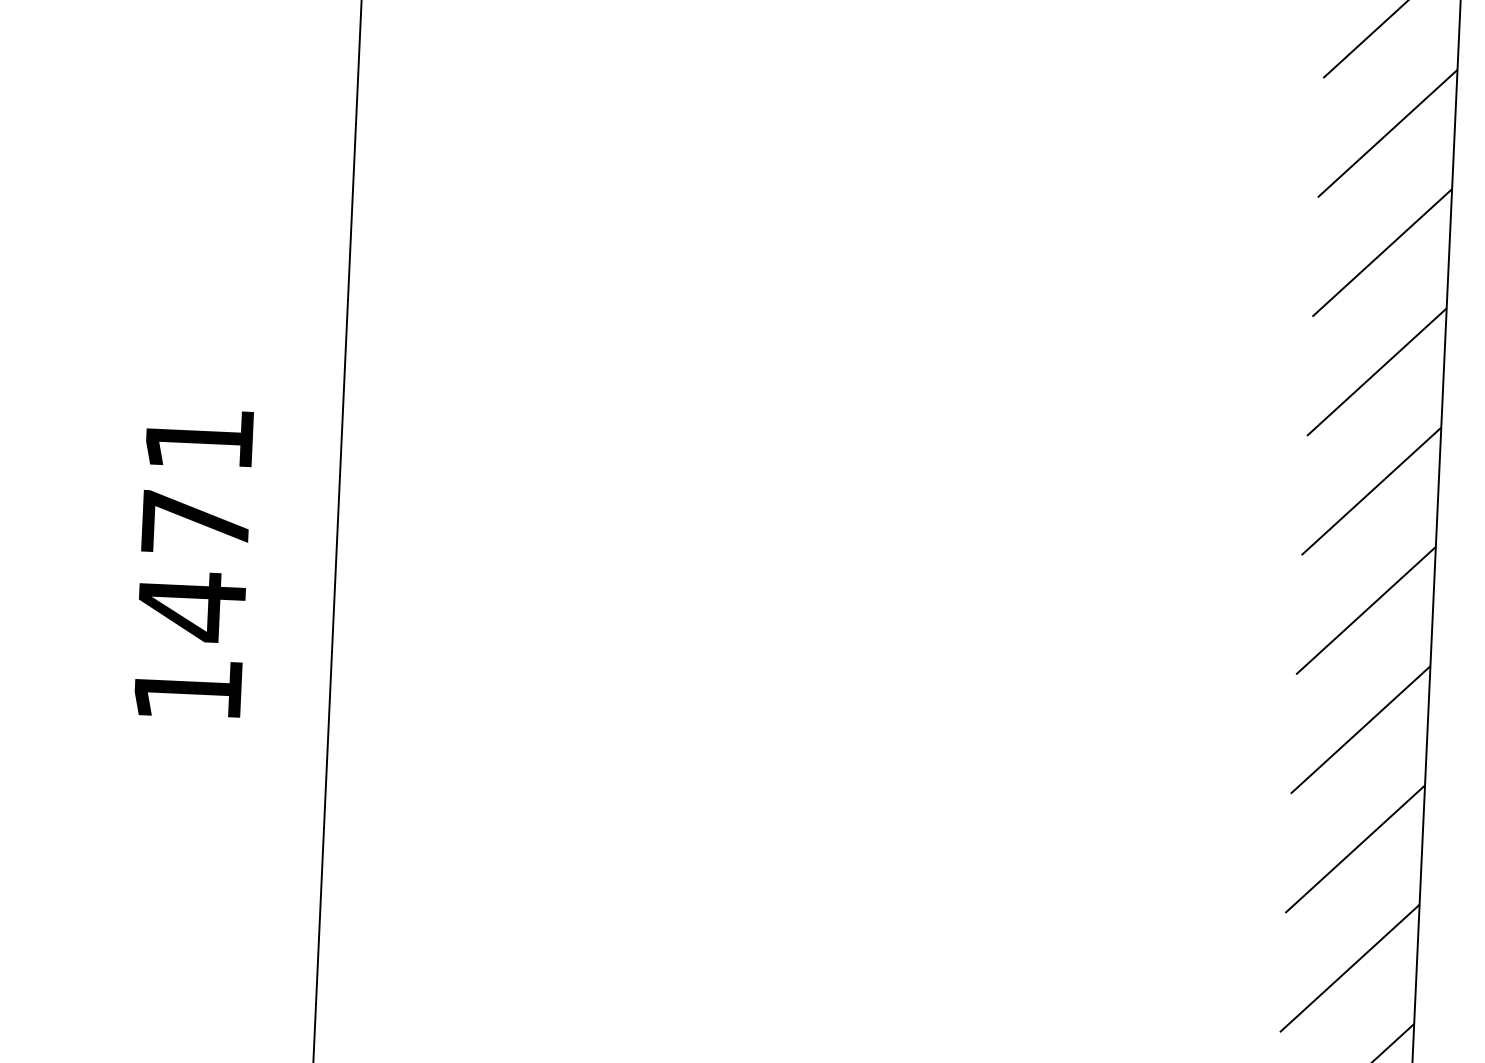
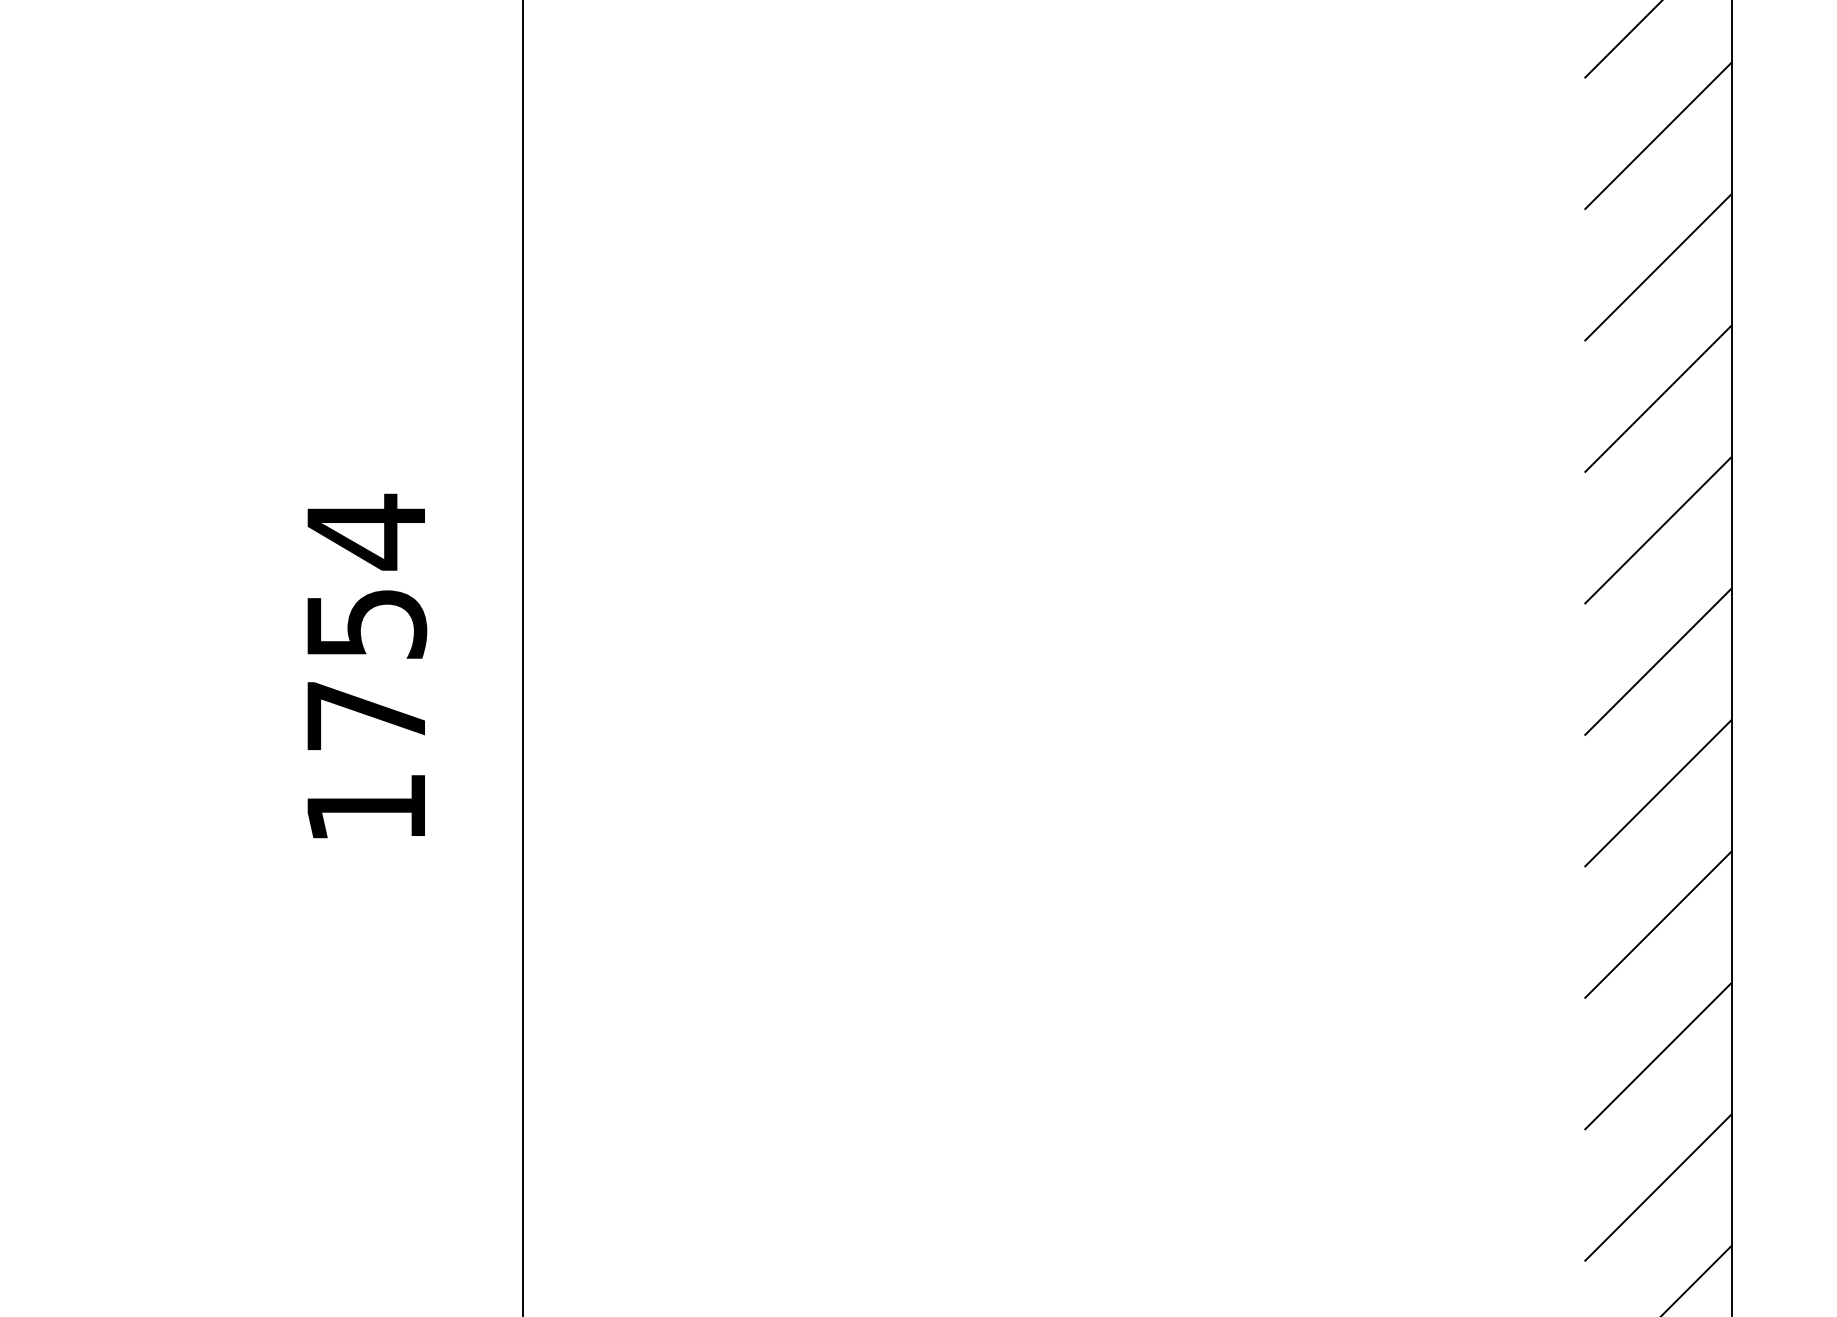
text: (196, 522) -> (367, 623), 1471 -> 1754

